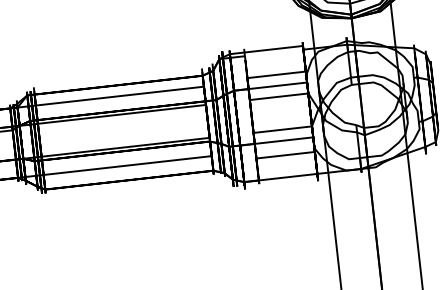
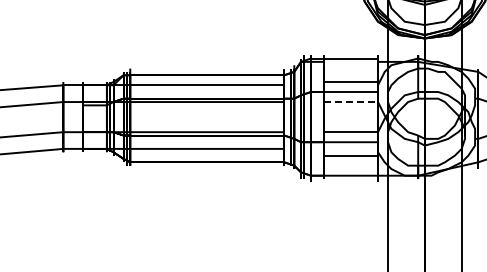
line: (279, 97) -> (351, 102), solid -> dashed

